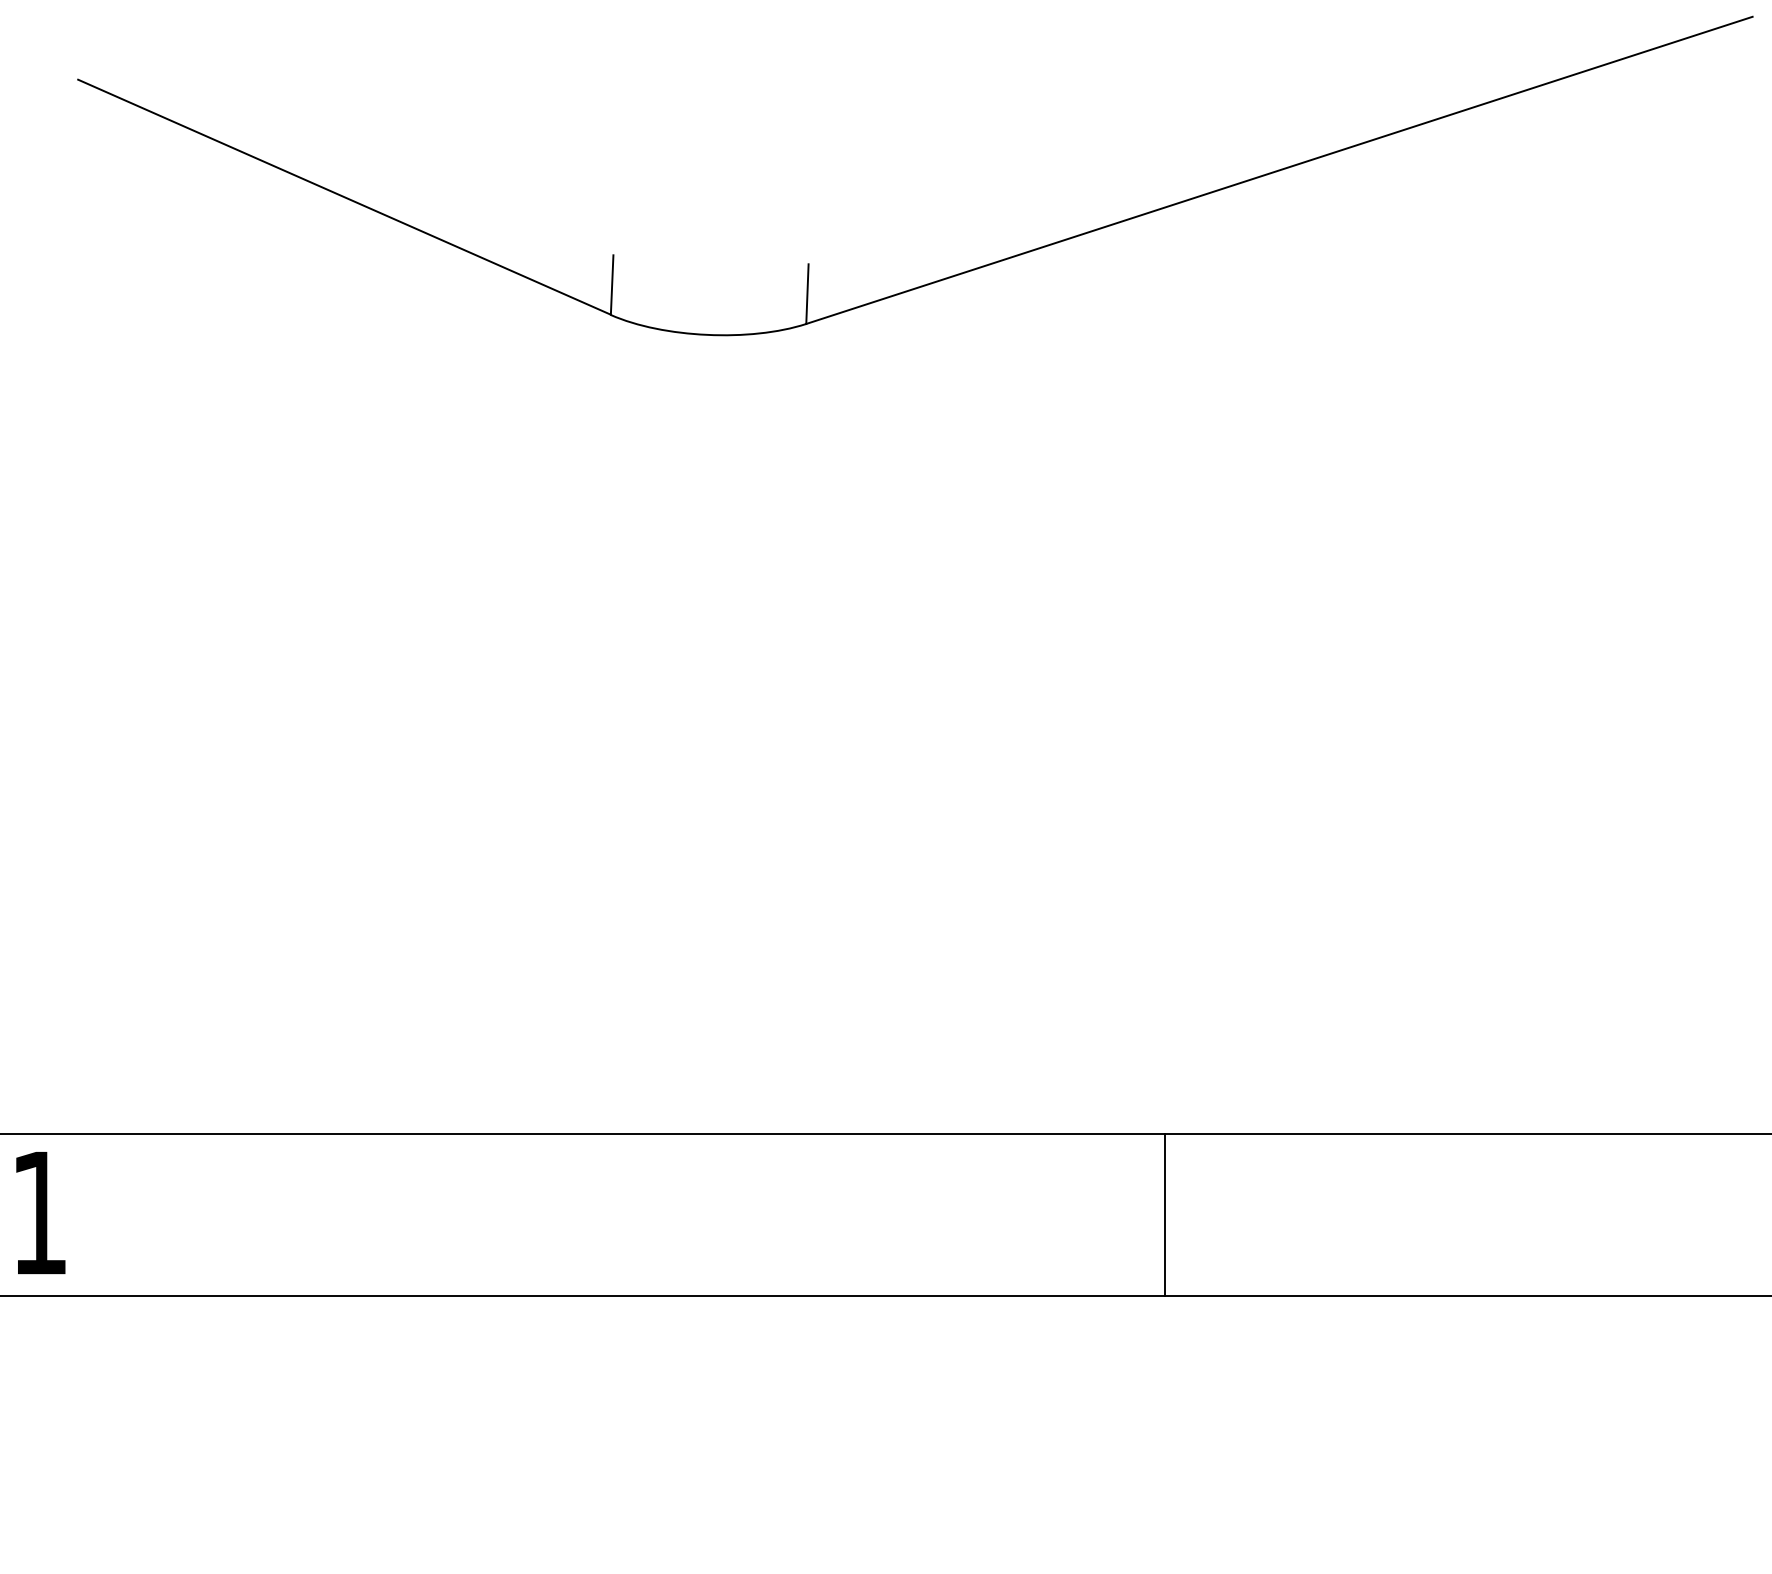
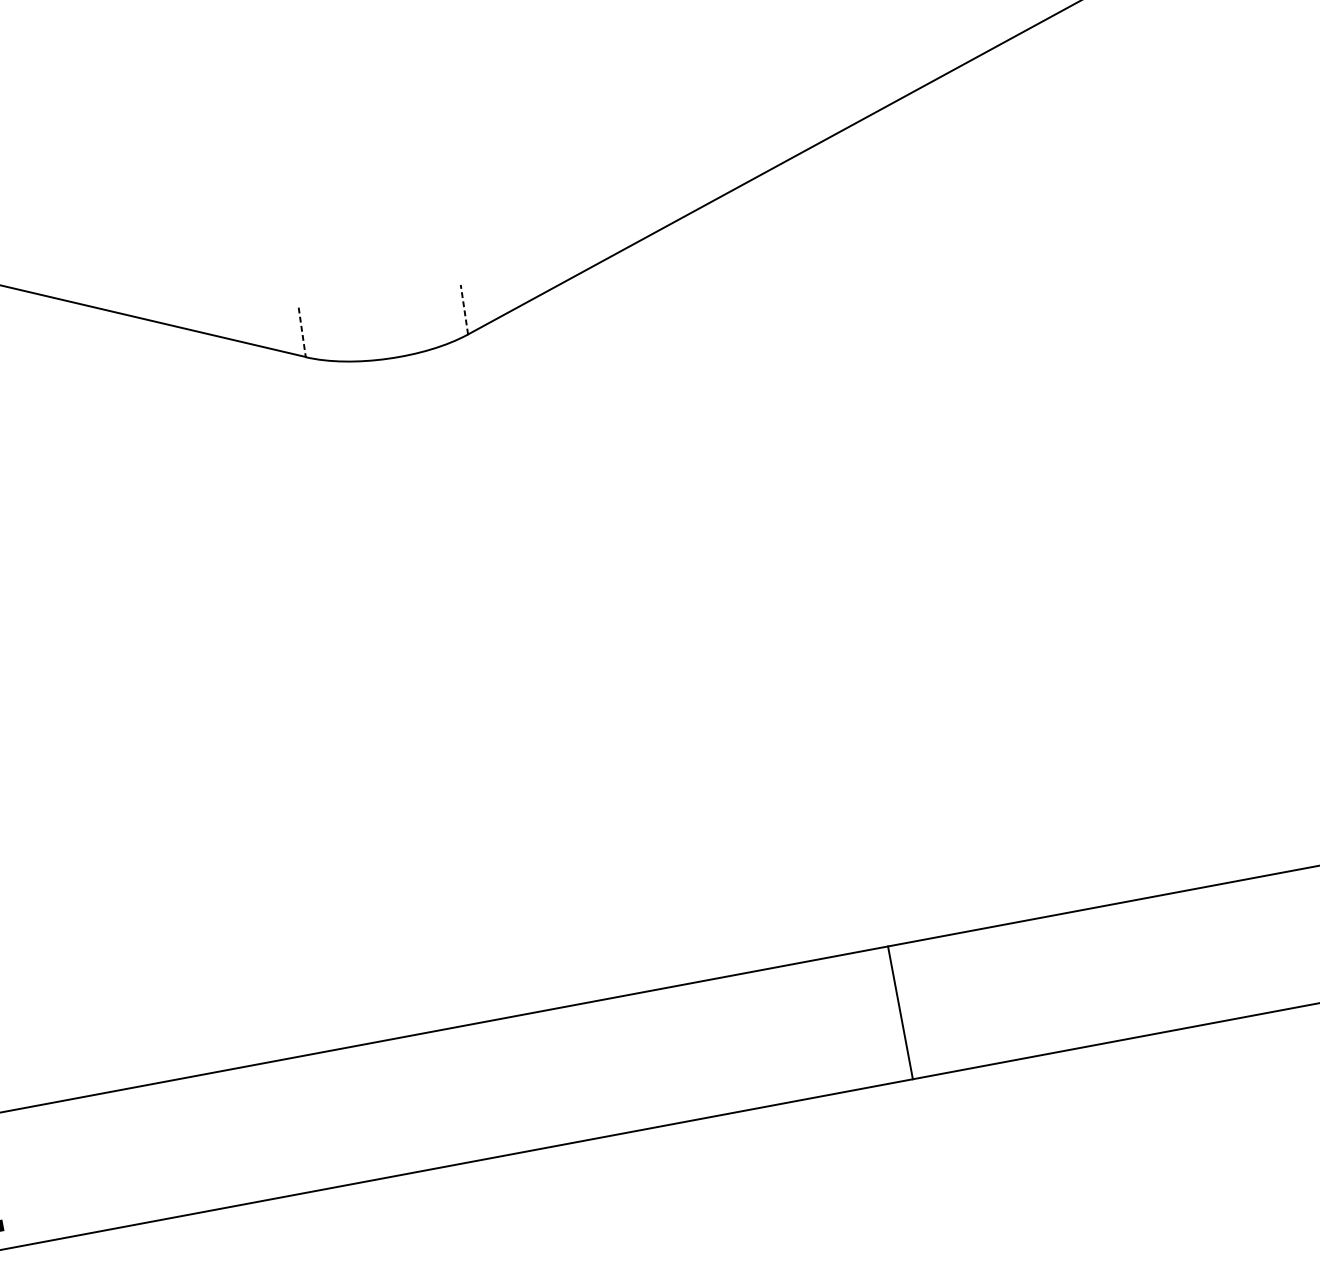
line: (612, 285) -> (302, 332), solid -> dashed
line: (807, 294) -> (464, 310), solid -> dashed

